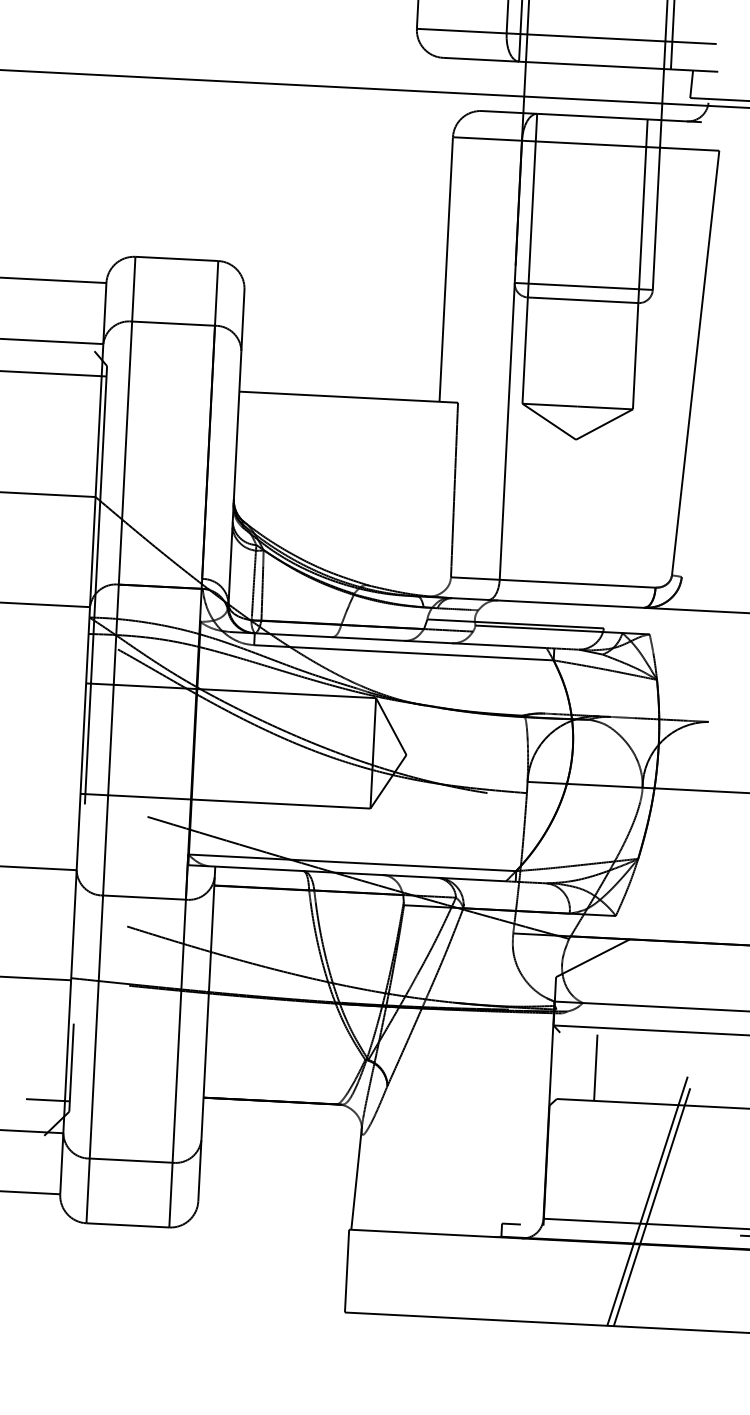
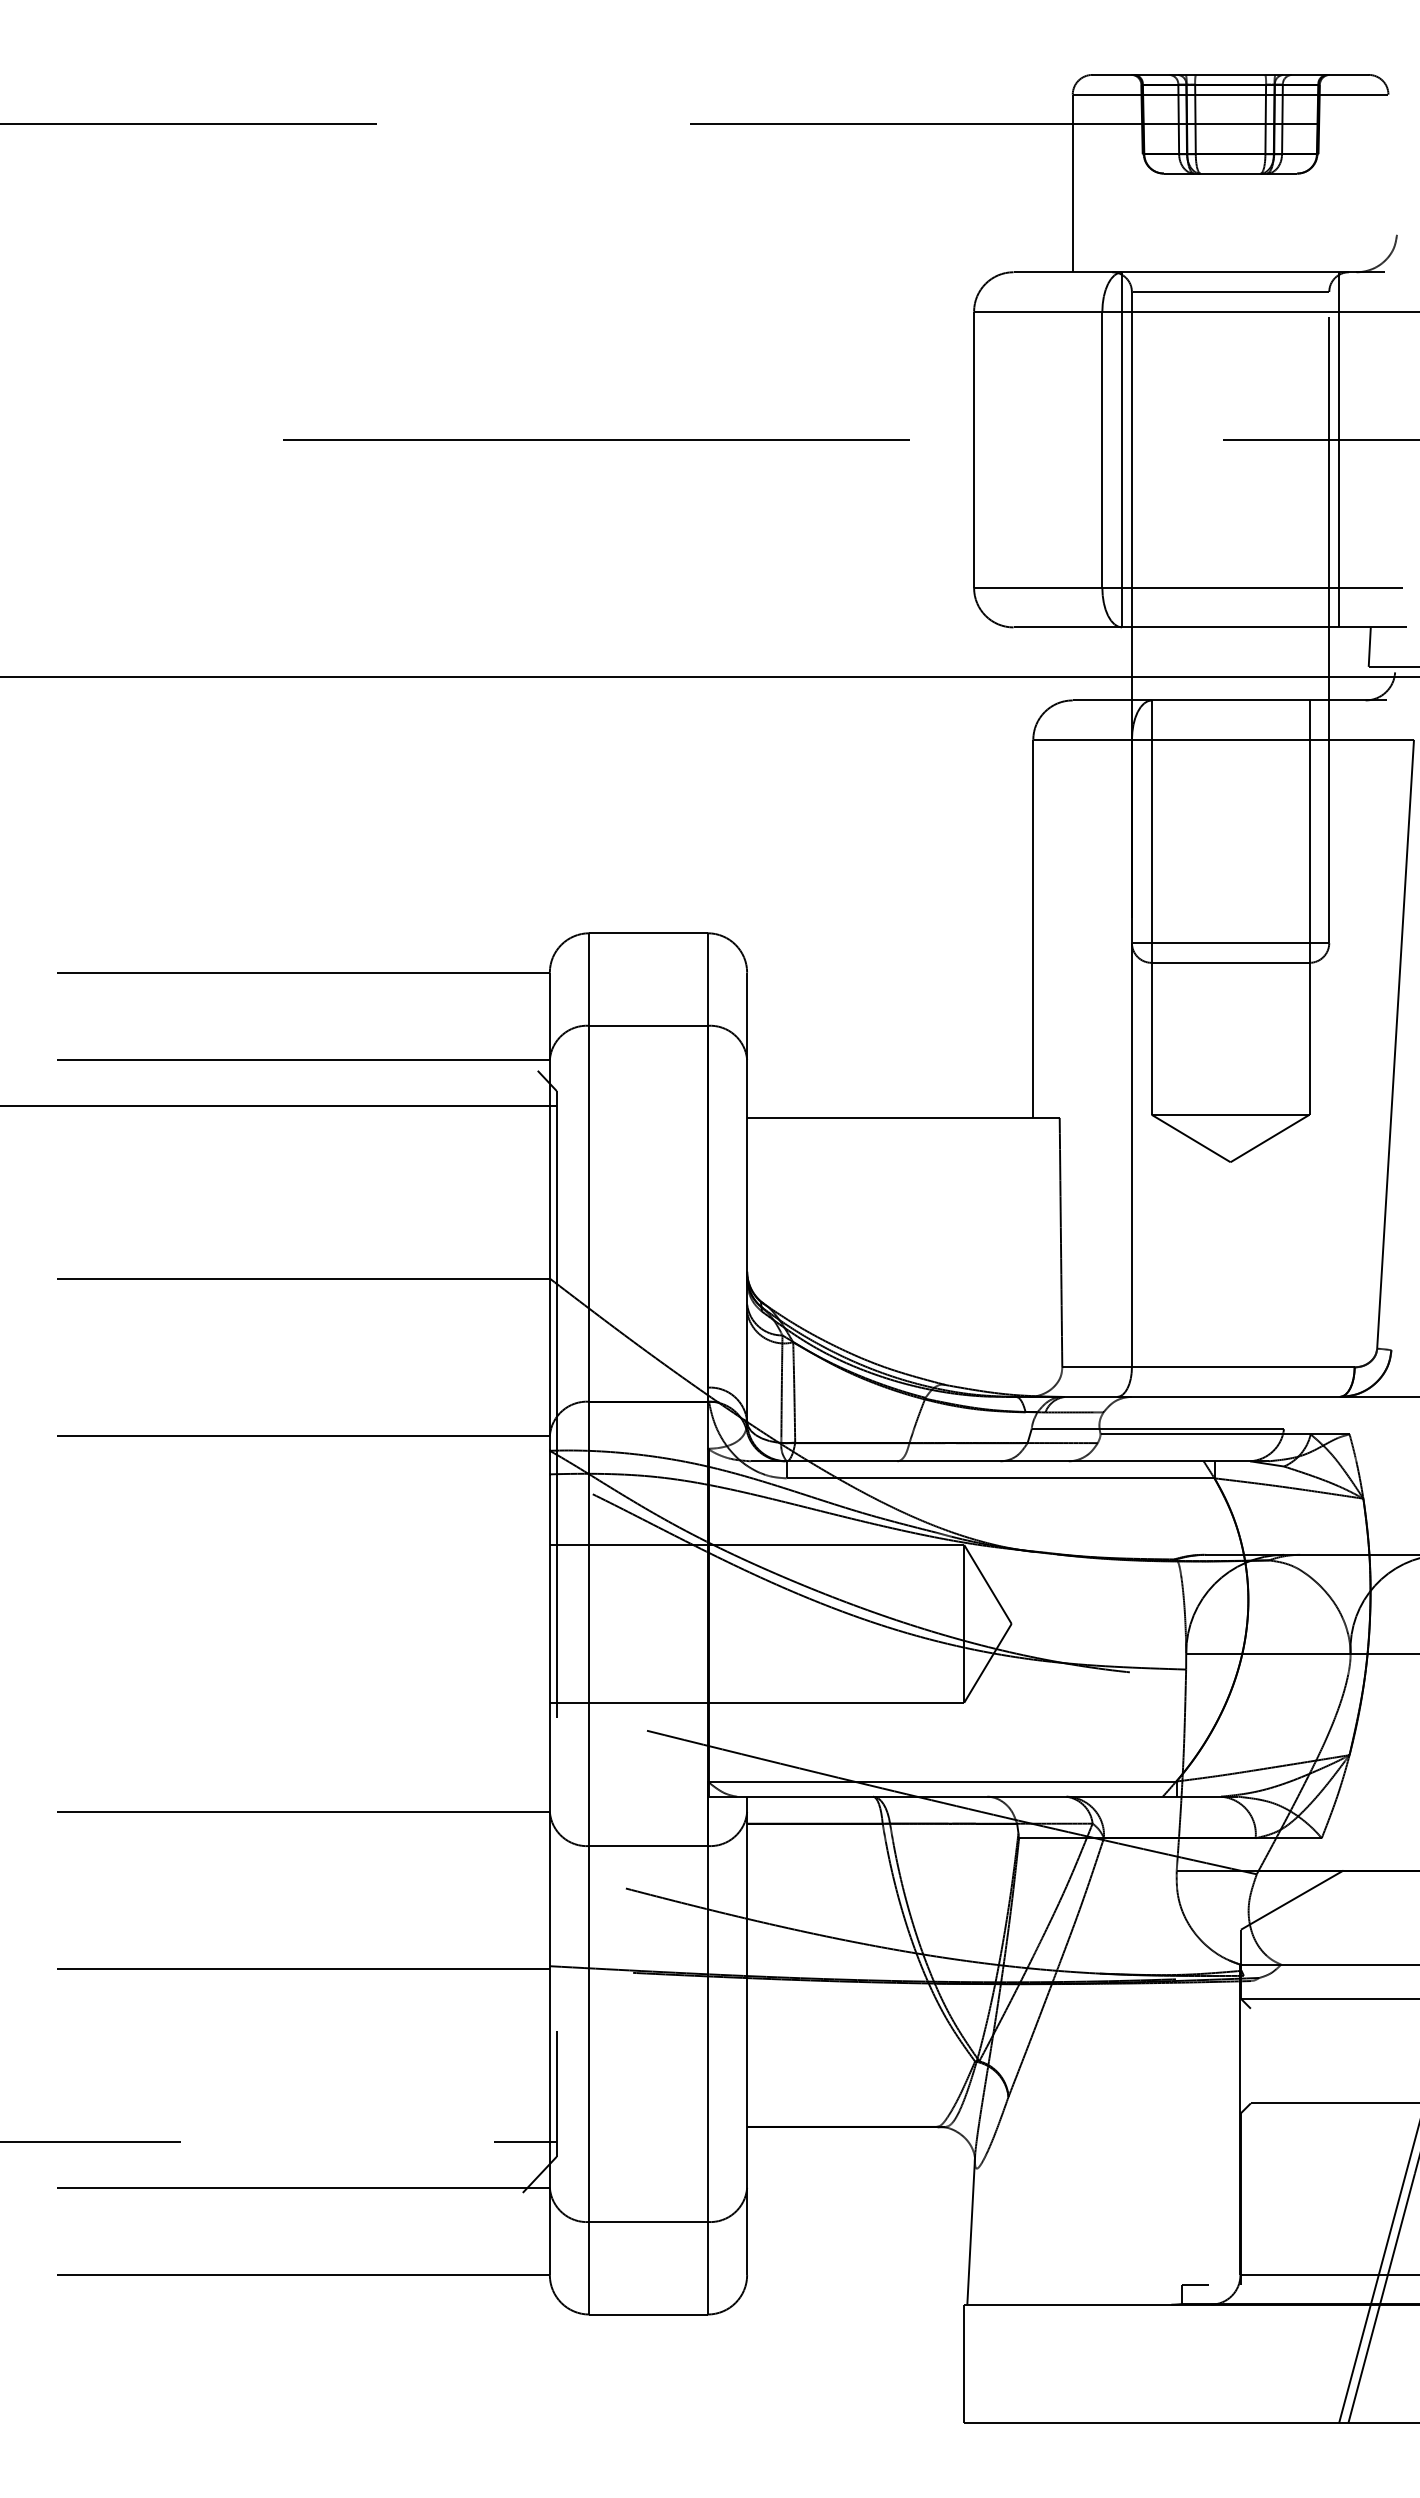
line: (596, 1067) -> (1304, 2055), removed

